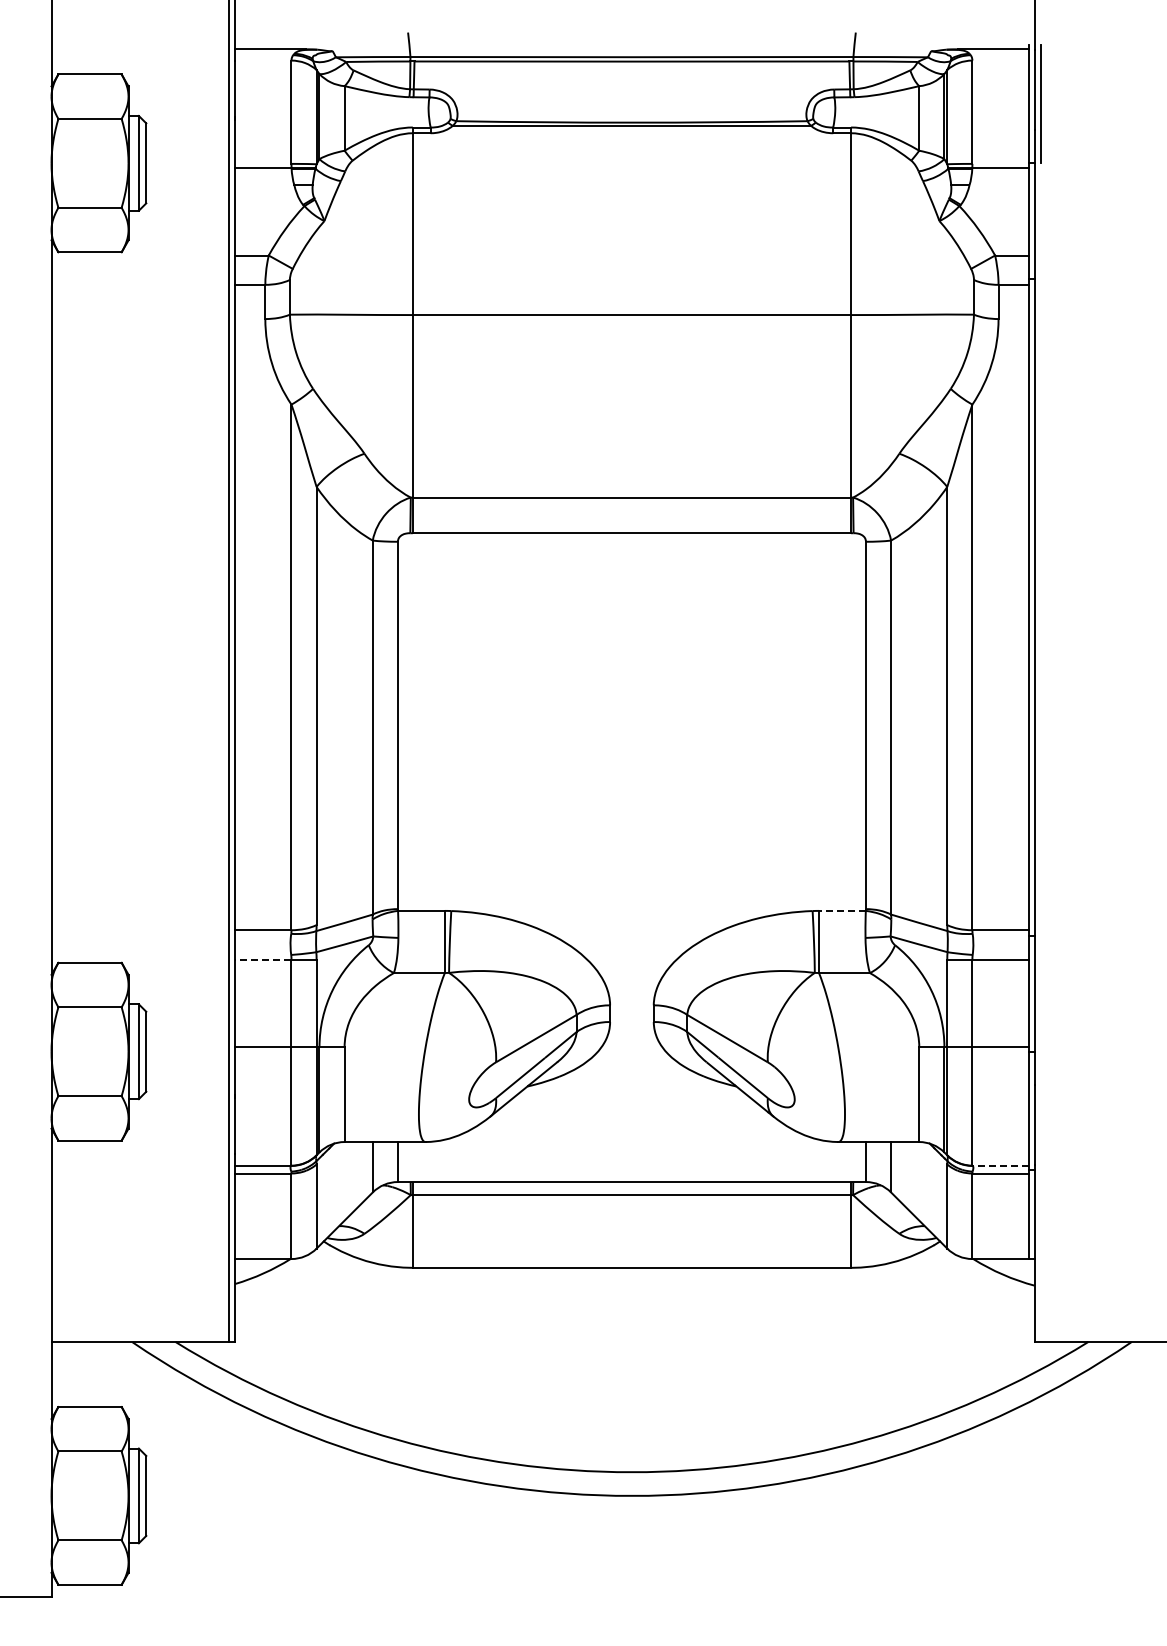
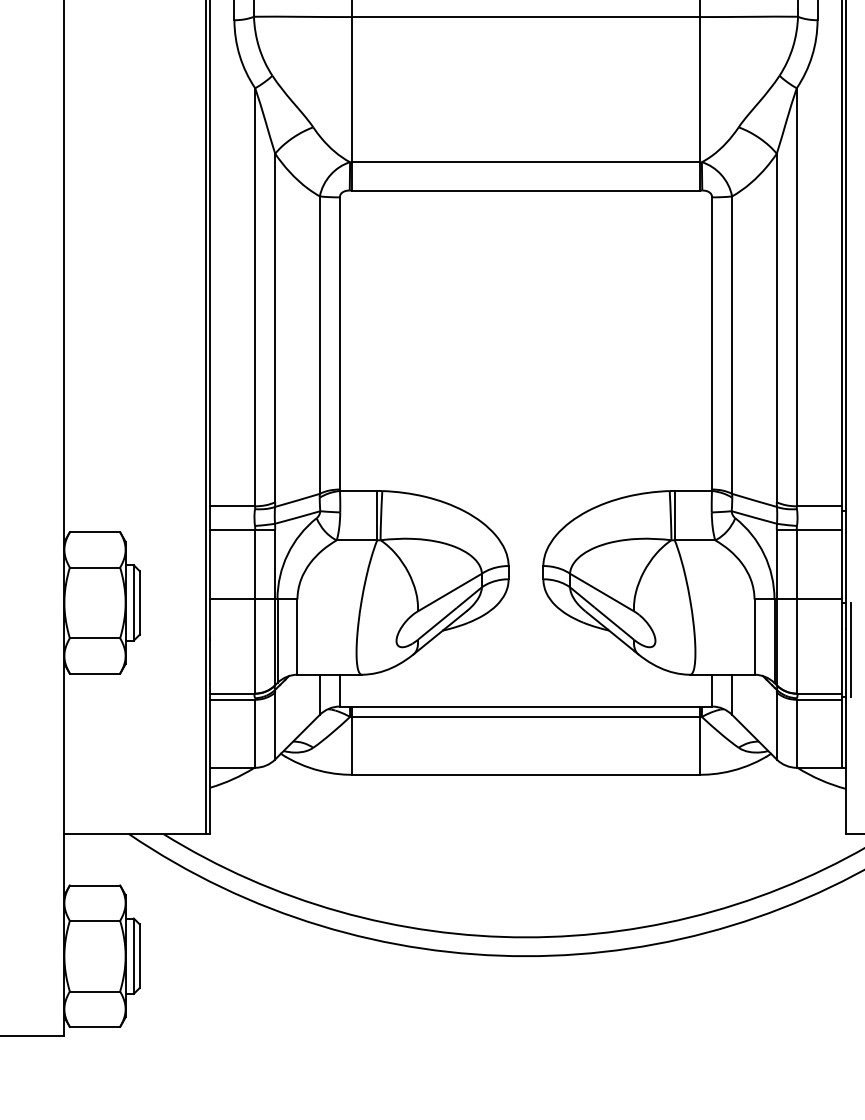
line: (841, 910) -> (692, 490), dashed -> solid
line: (262, 959) -> (232, 529), dashed -> solid
line: (1040, 1110) -> (850, 649), added
line: (1000, 1165) -> (819, 693), dashed -> solid

